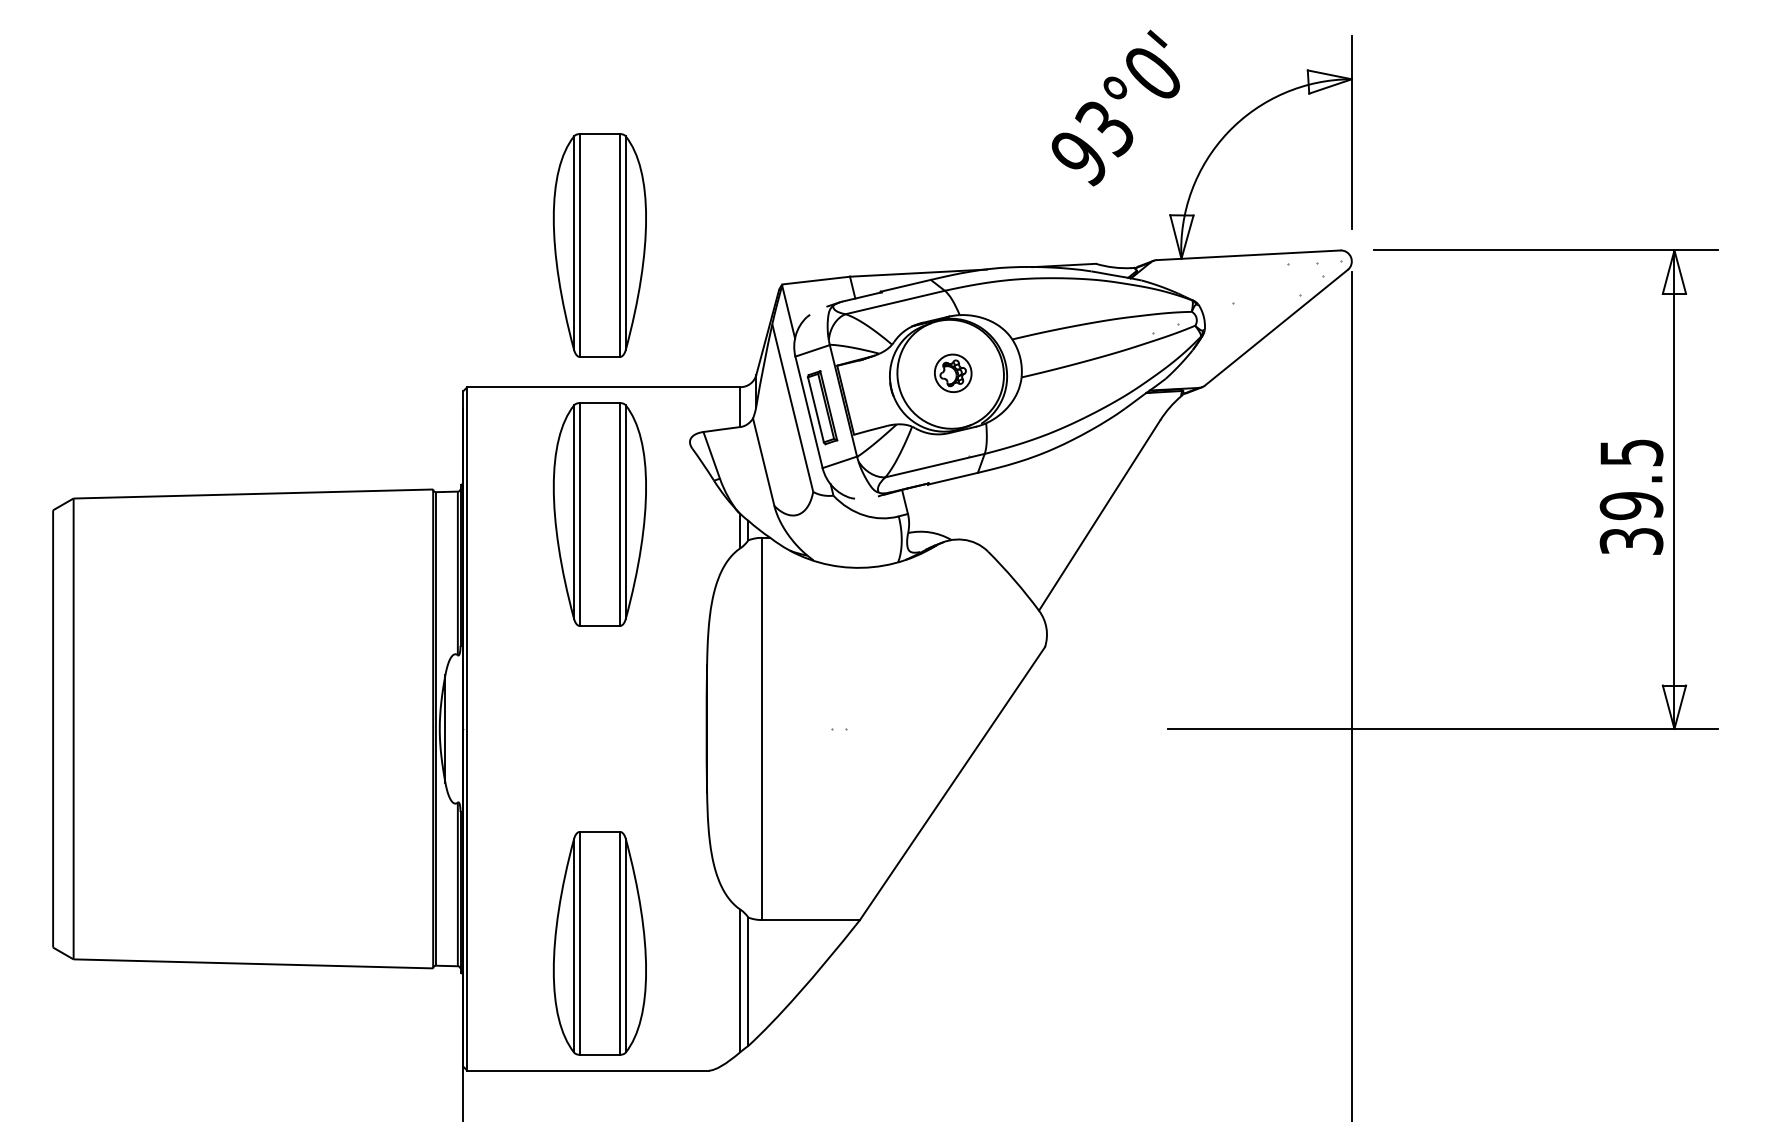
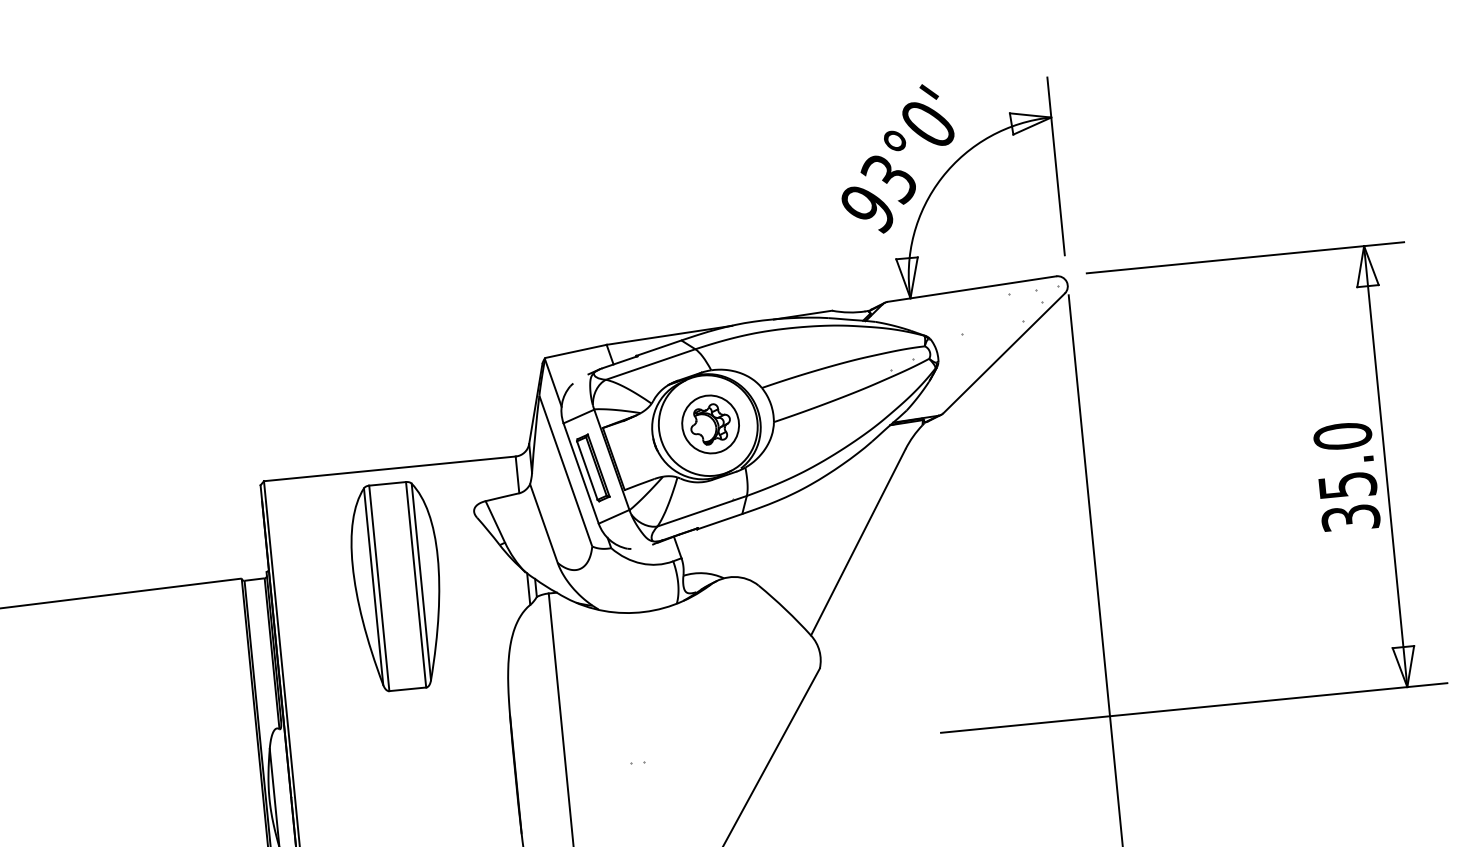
text: (1115, 107) -> (896, 158), moved
part: (599, 245) -> (372, 338), removed
part: (952, 373) -> (709, 424), size x1.67
text: (1631, 479) -> (1345, 461), 39.5 -> 35.0

